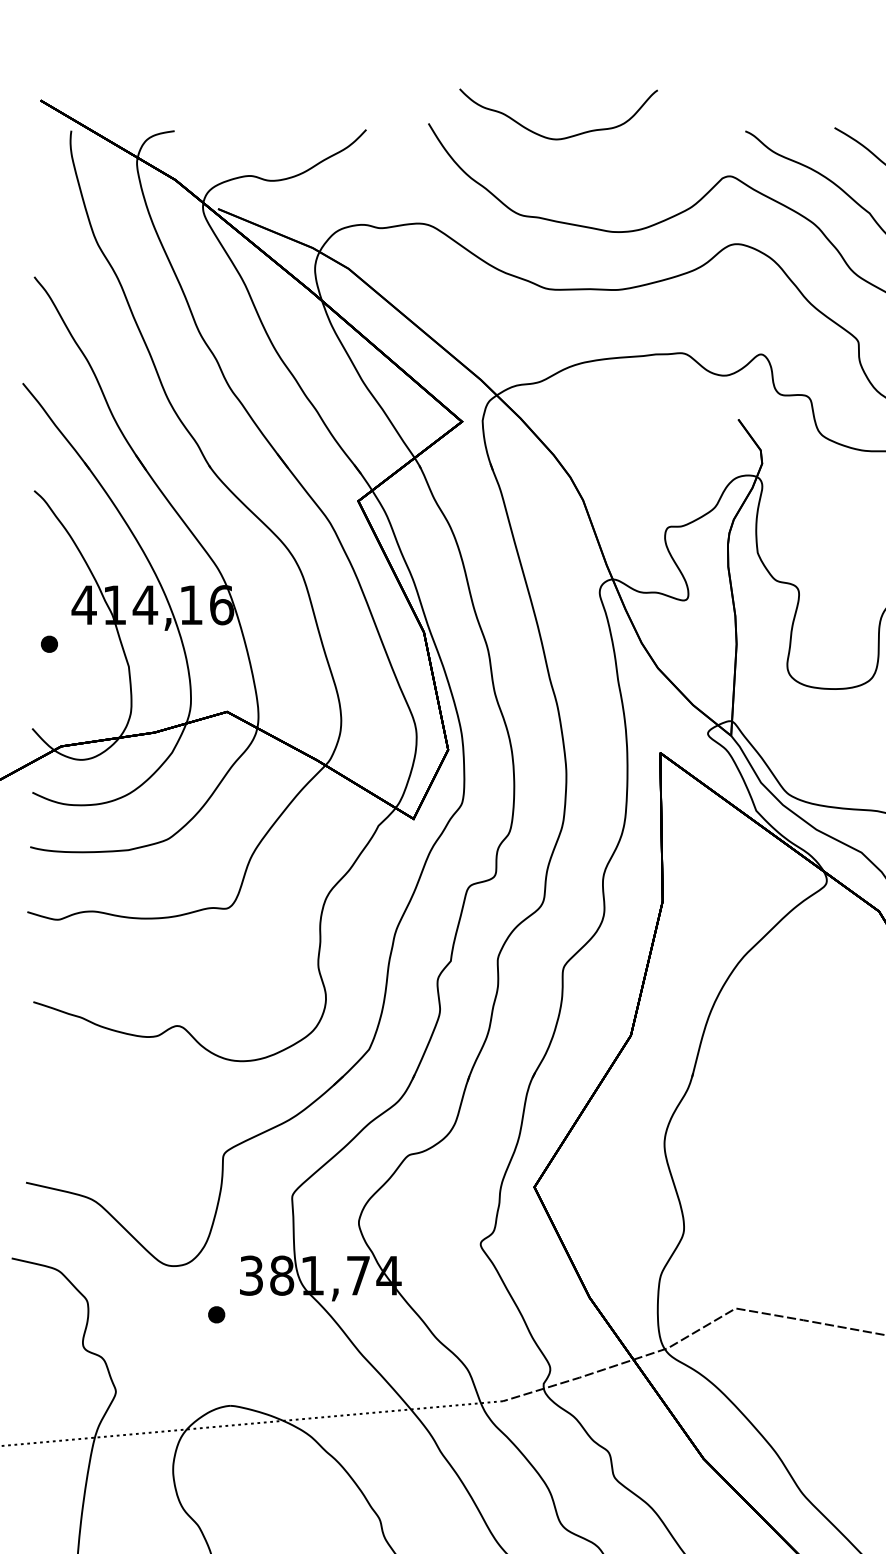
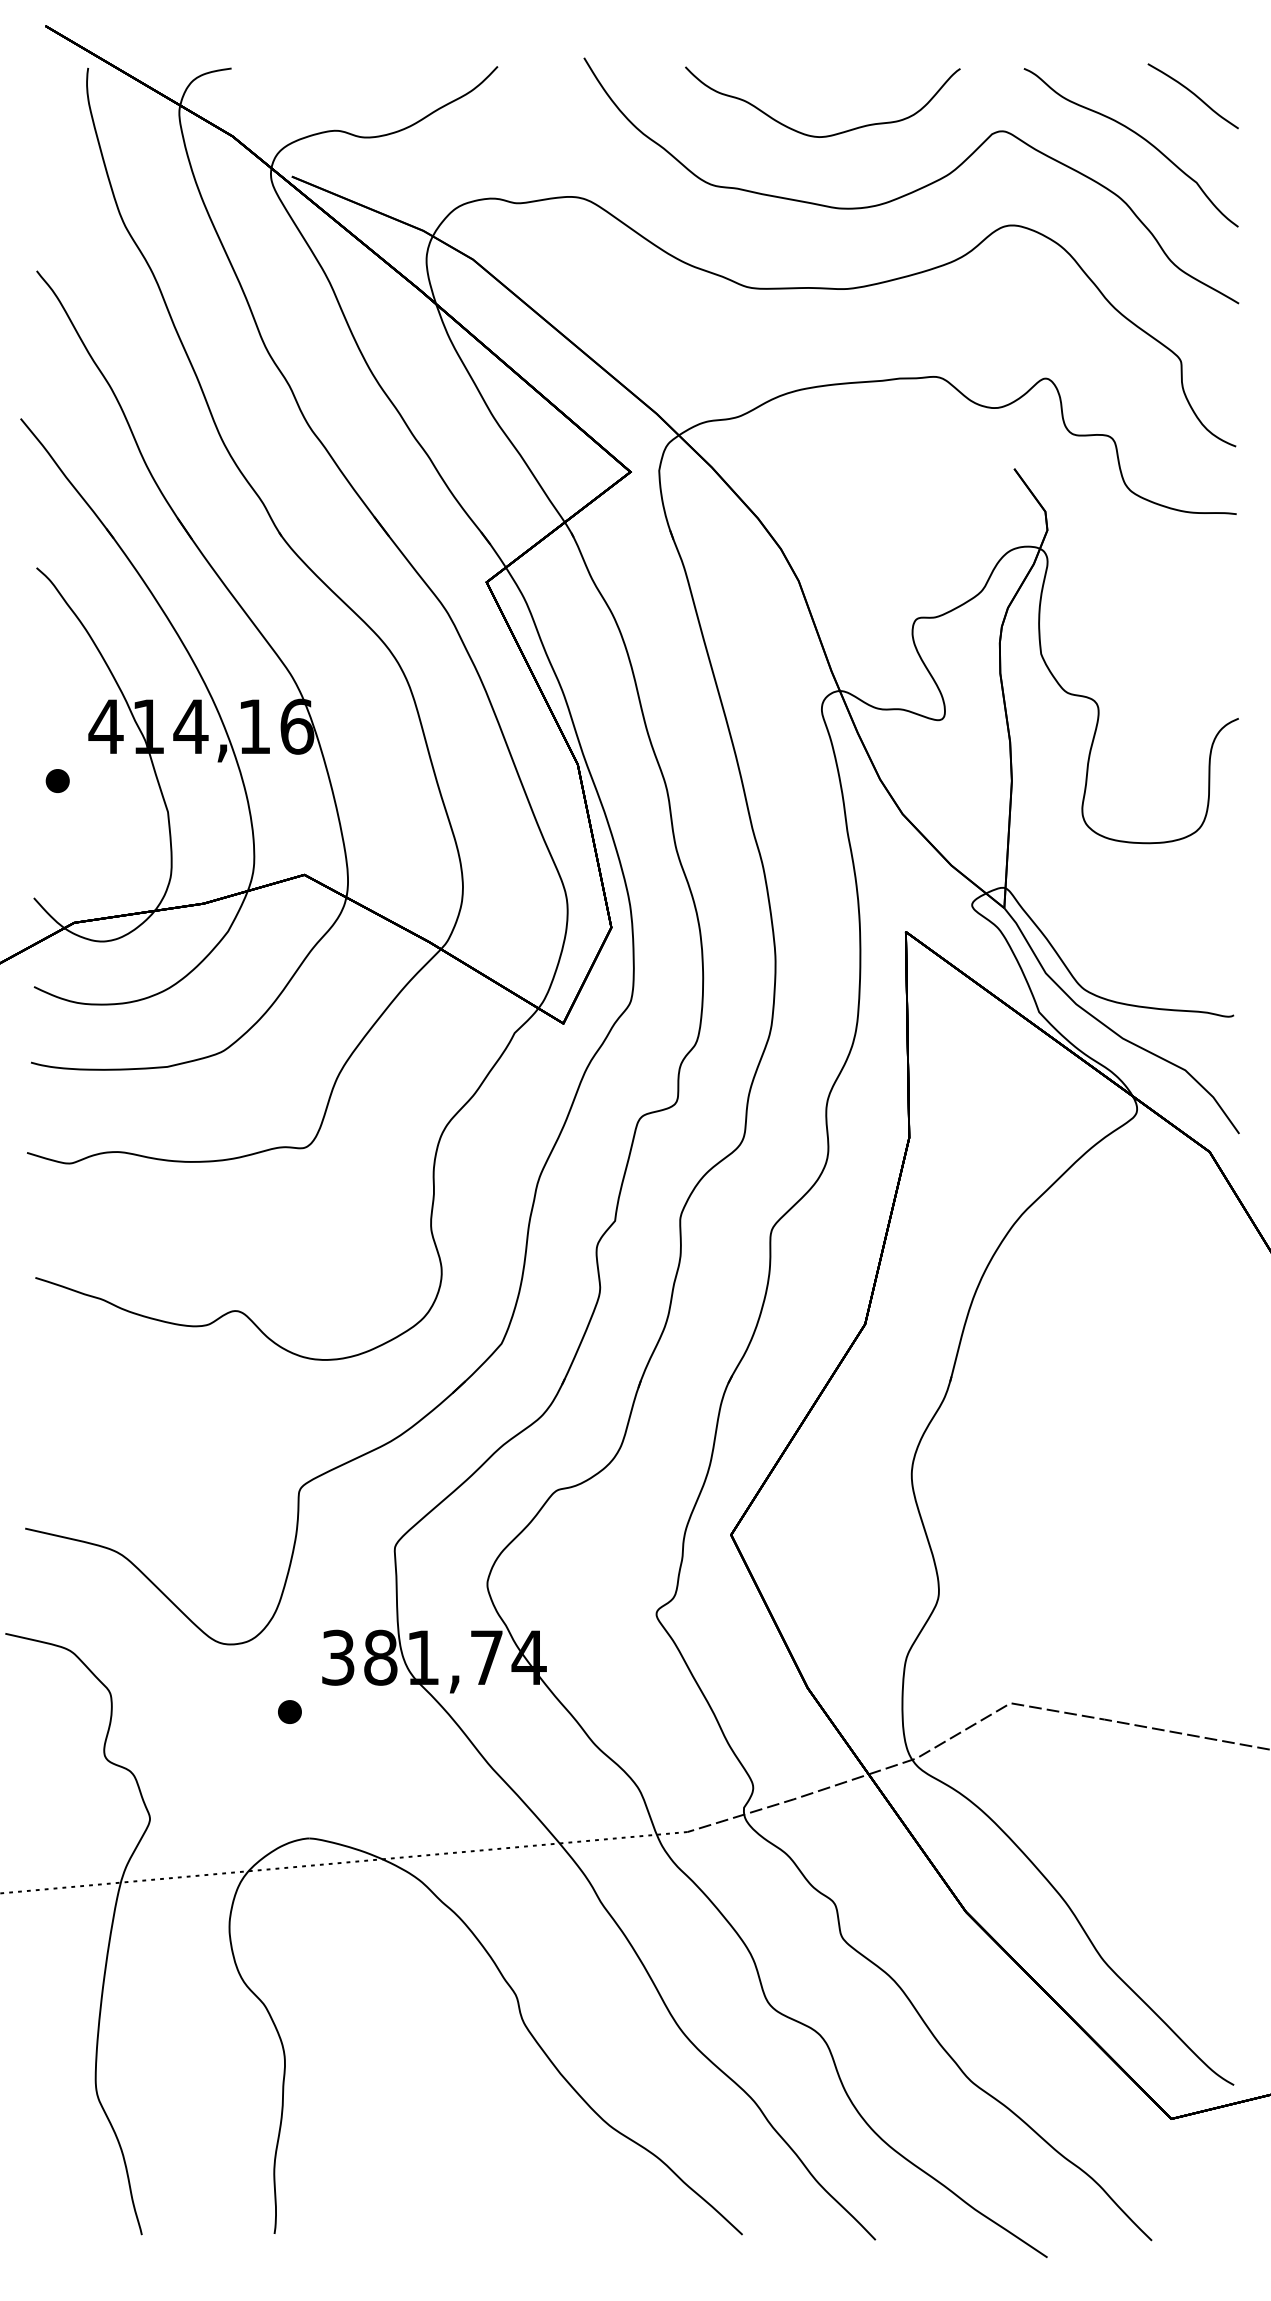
curve: (564, 137) -> (830, 134), moved

